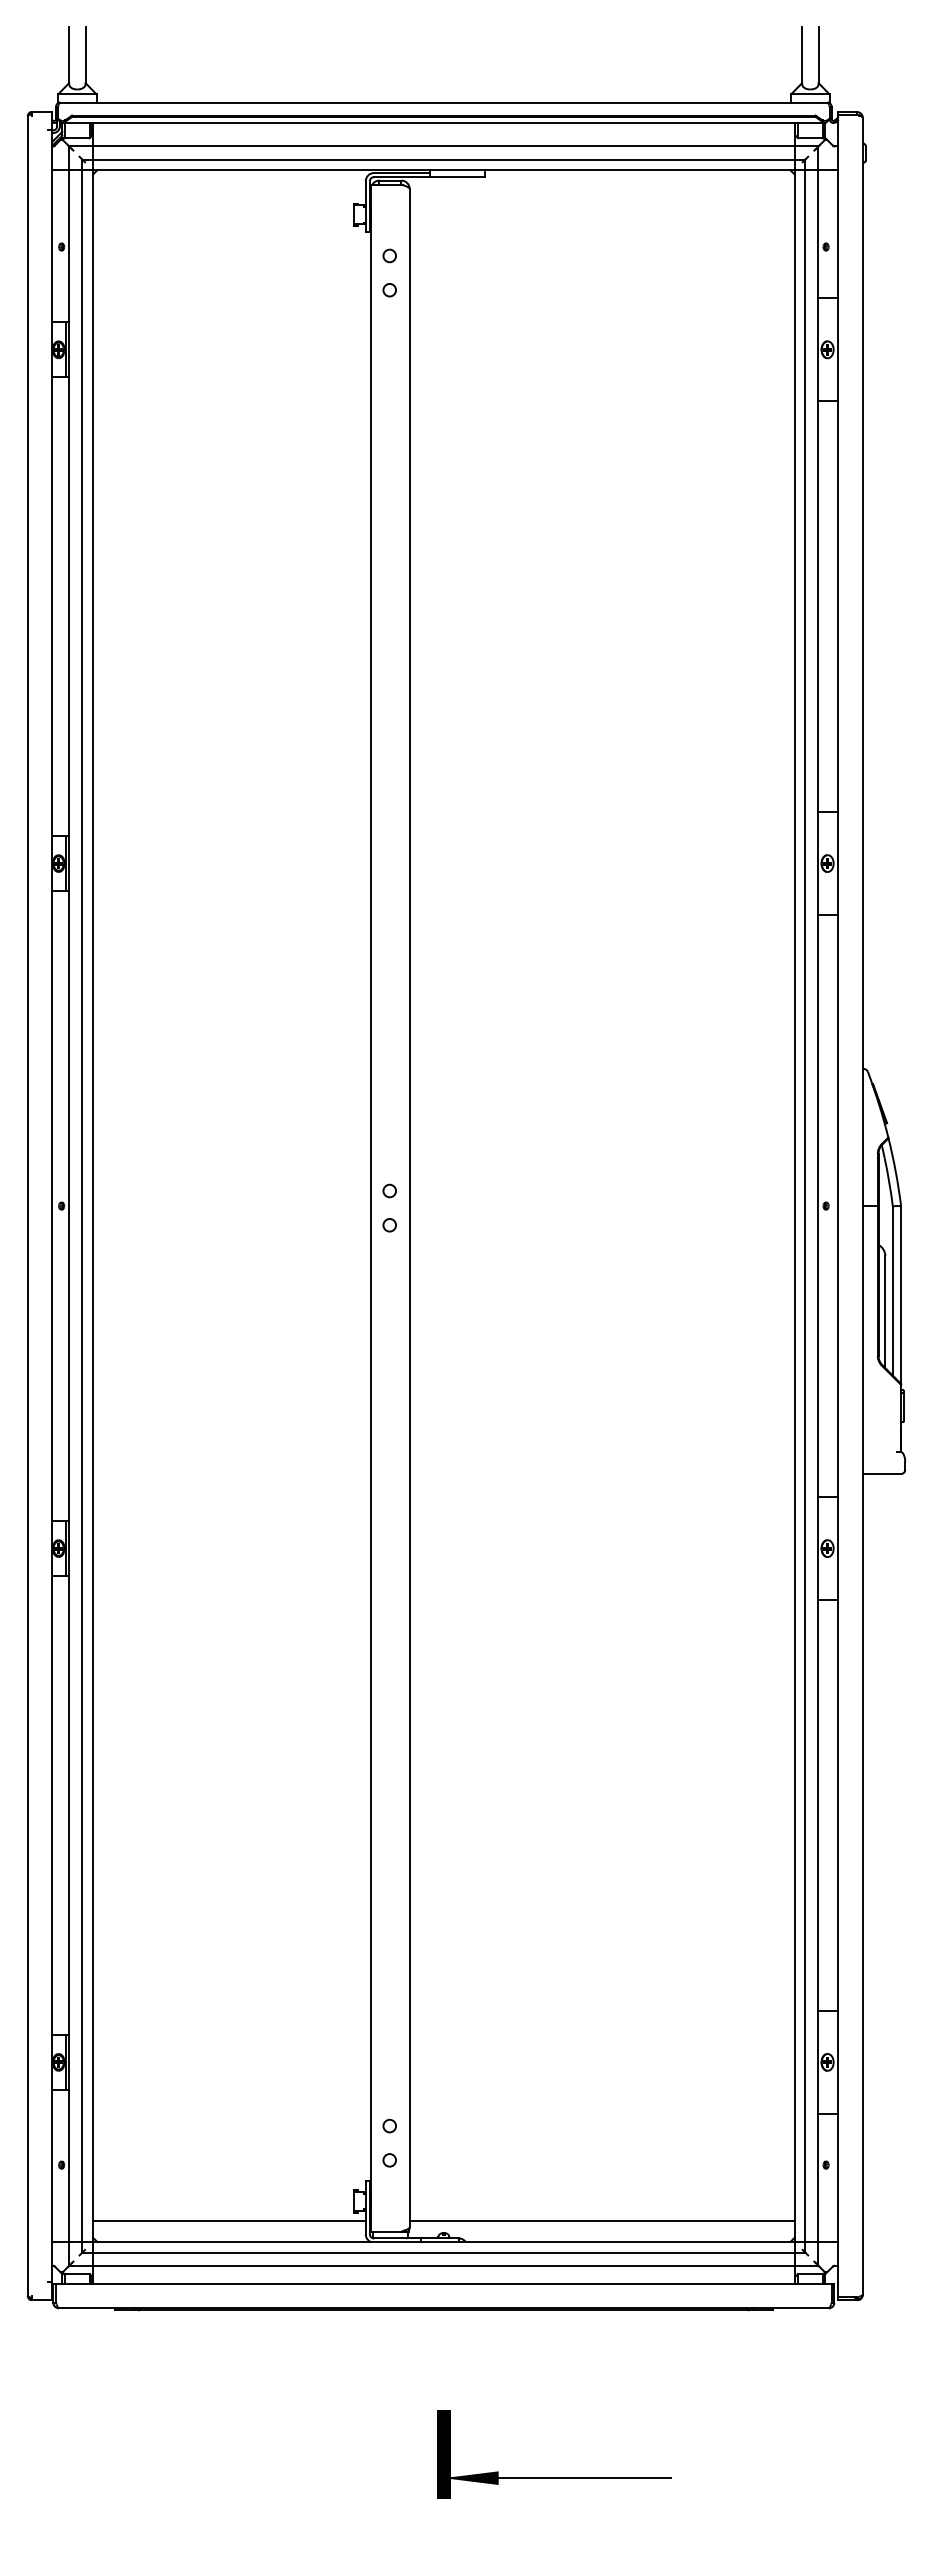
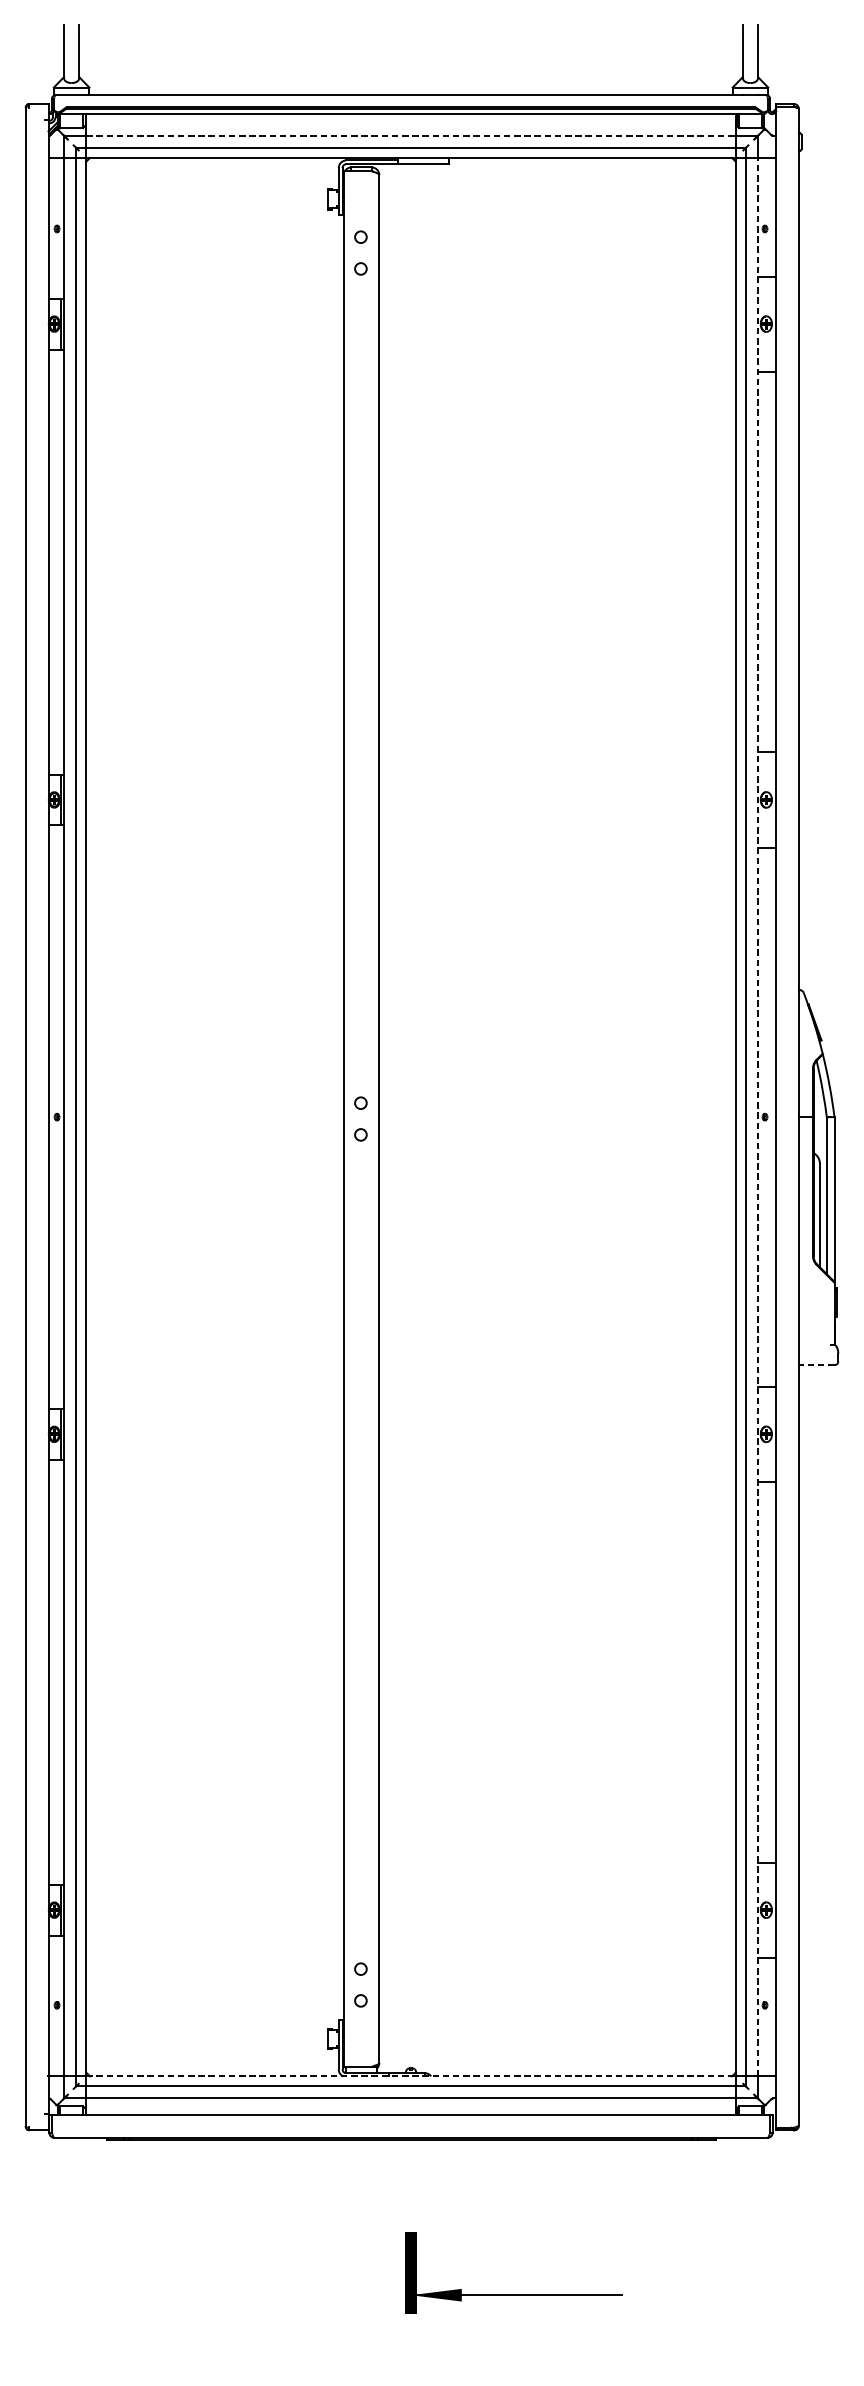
line: (443, 146) -> (410, 135), solid -> dashed
line: (818, 1206) -> (757, 1117), solid -> dashed
line: (881, 1473) -> (816, 1364), solid -> dashed
line: (229, 2221) -> (212, 2057), removed
line: (601, 2221) -> (557, 2057), removed
line: (443, 2241) -> (410, 2076), solid -> dashed

